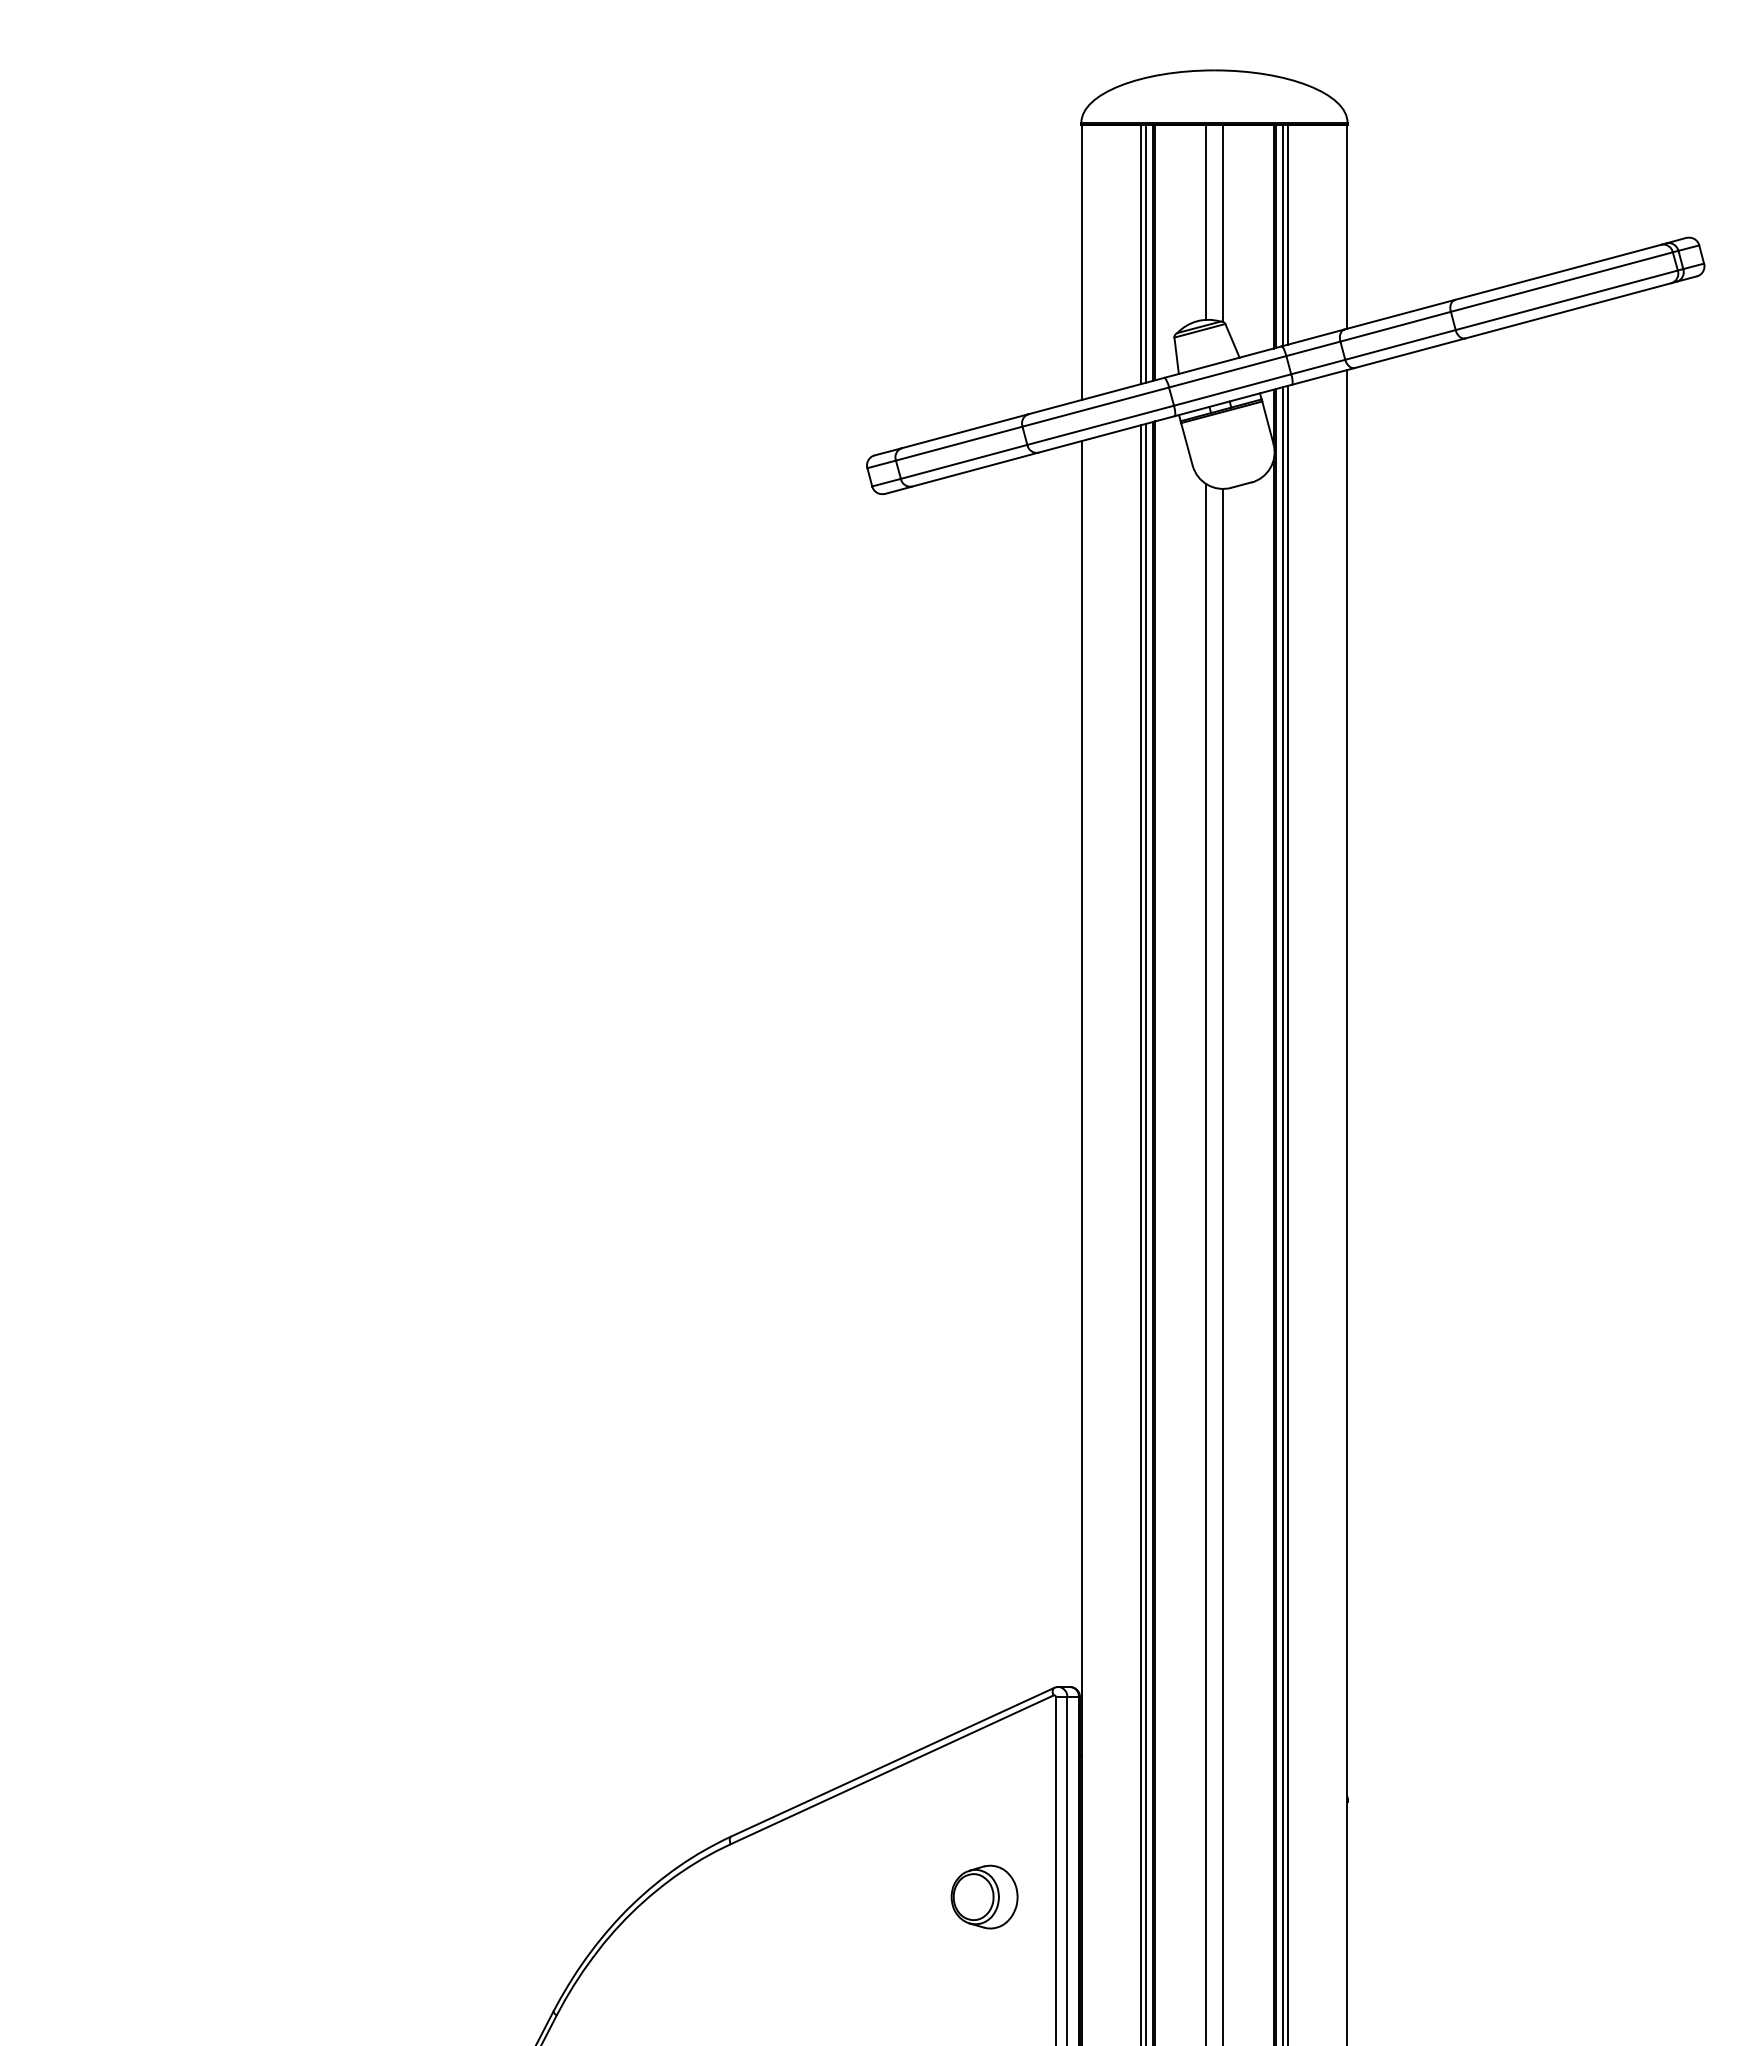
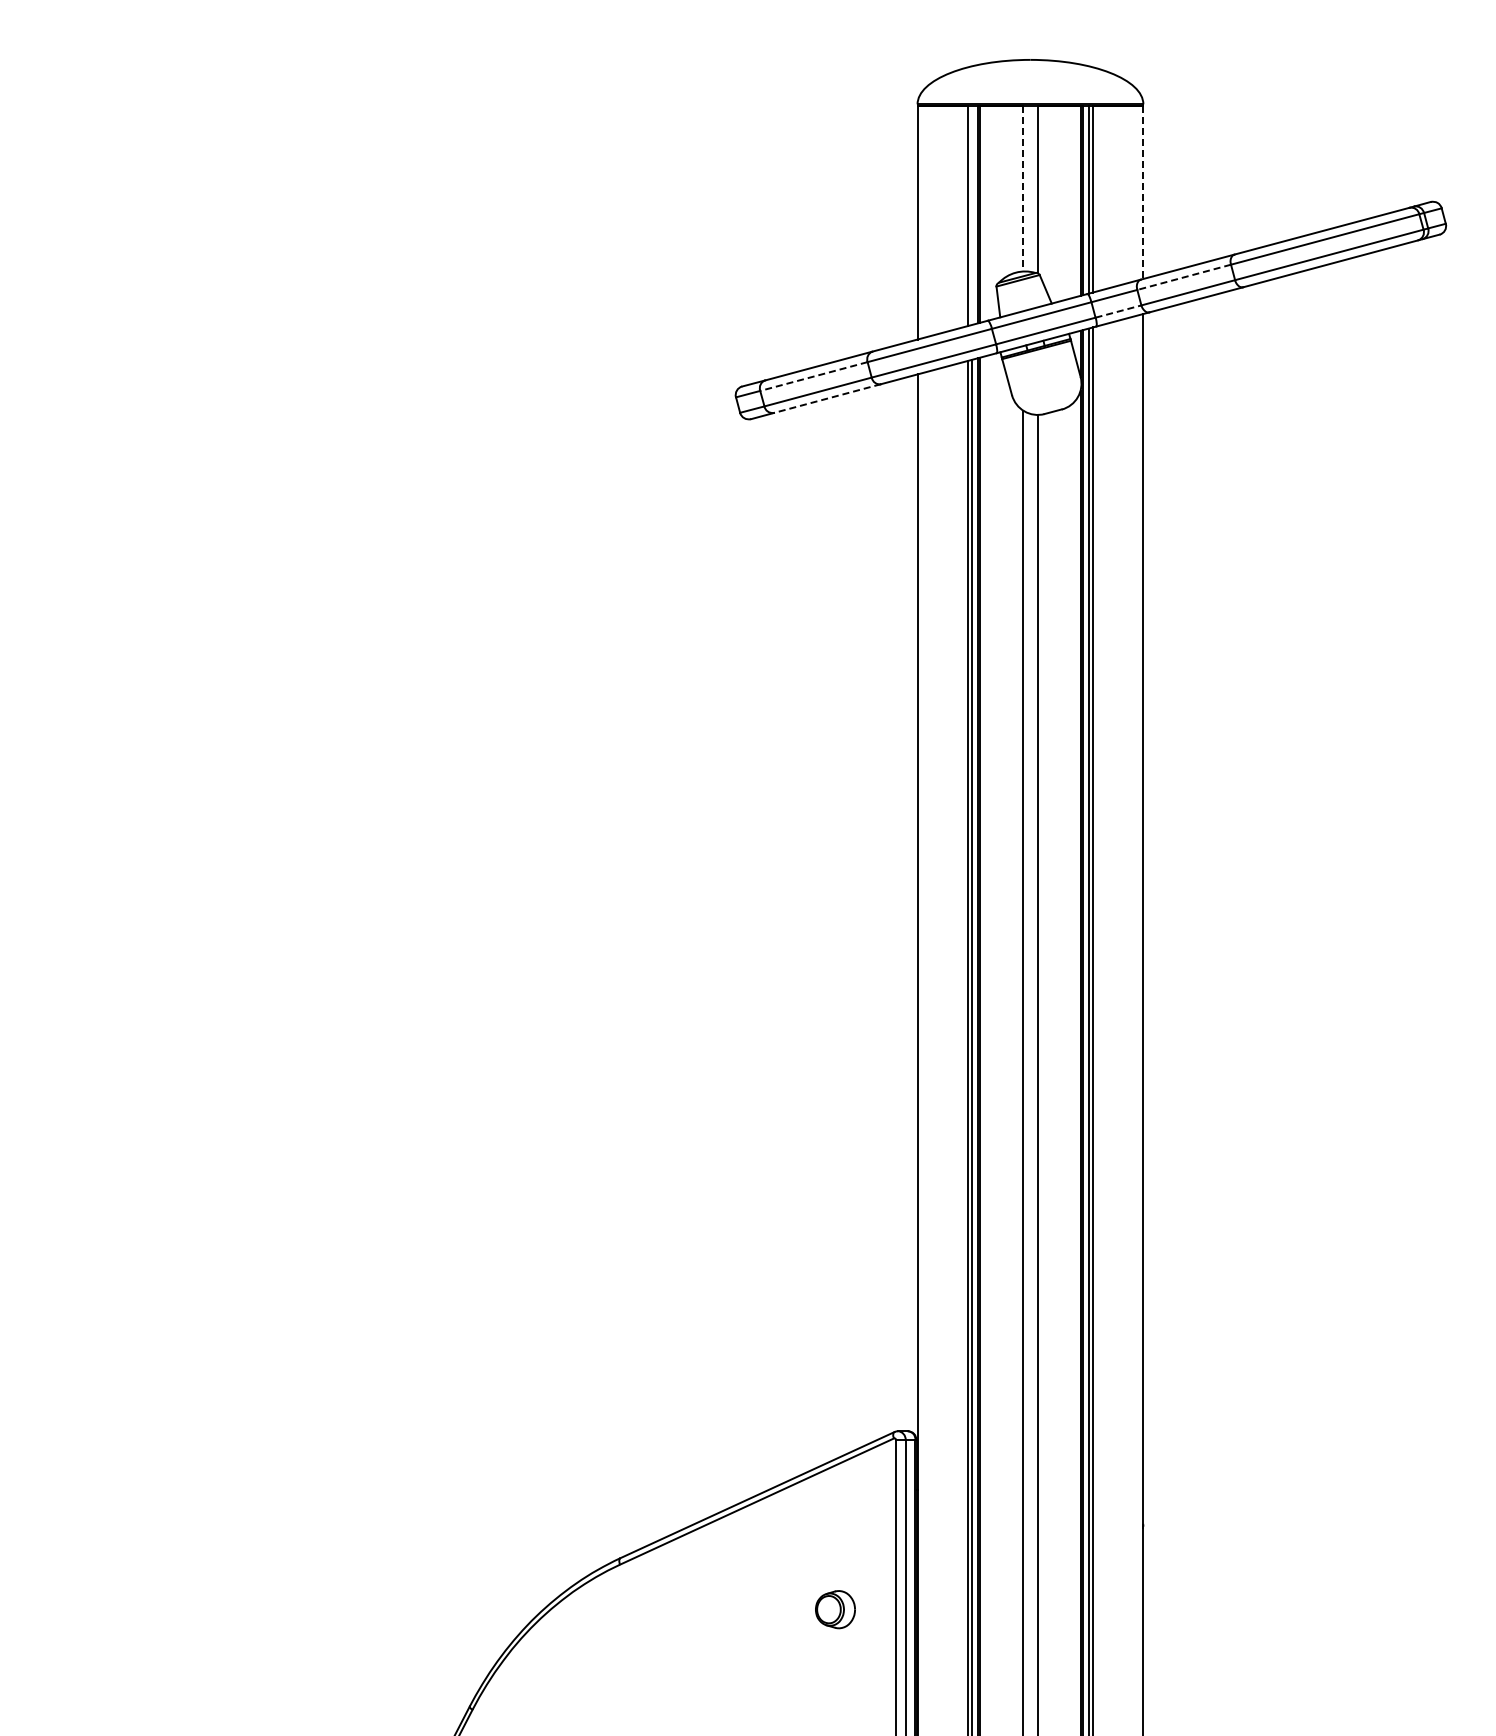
line: (1206, 222) -> (1023, 188), solid -> dashed
line: (1347, 227) -> (1143, 193), solid -> dashed
line: (1144, 253) -> (971, 215), removed
line: (1396, 326) -> (1184, 277), solid -> dashed
line: (1318, 366) -> (1118, 311), solid -> dashed
line: (958, 443) -> (813, 376), solid -> dashed
line: (975, 469) -> (827, 398), solid -> dashed
part: (984, 1897) -> (835, 1609), size x0.7

